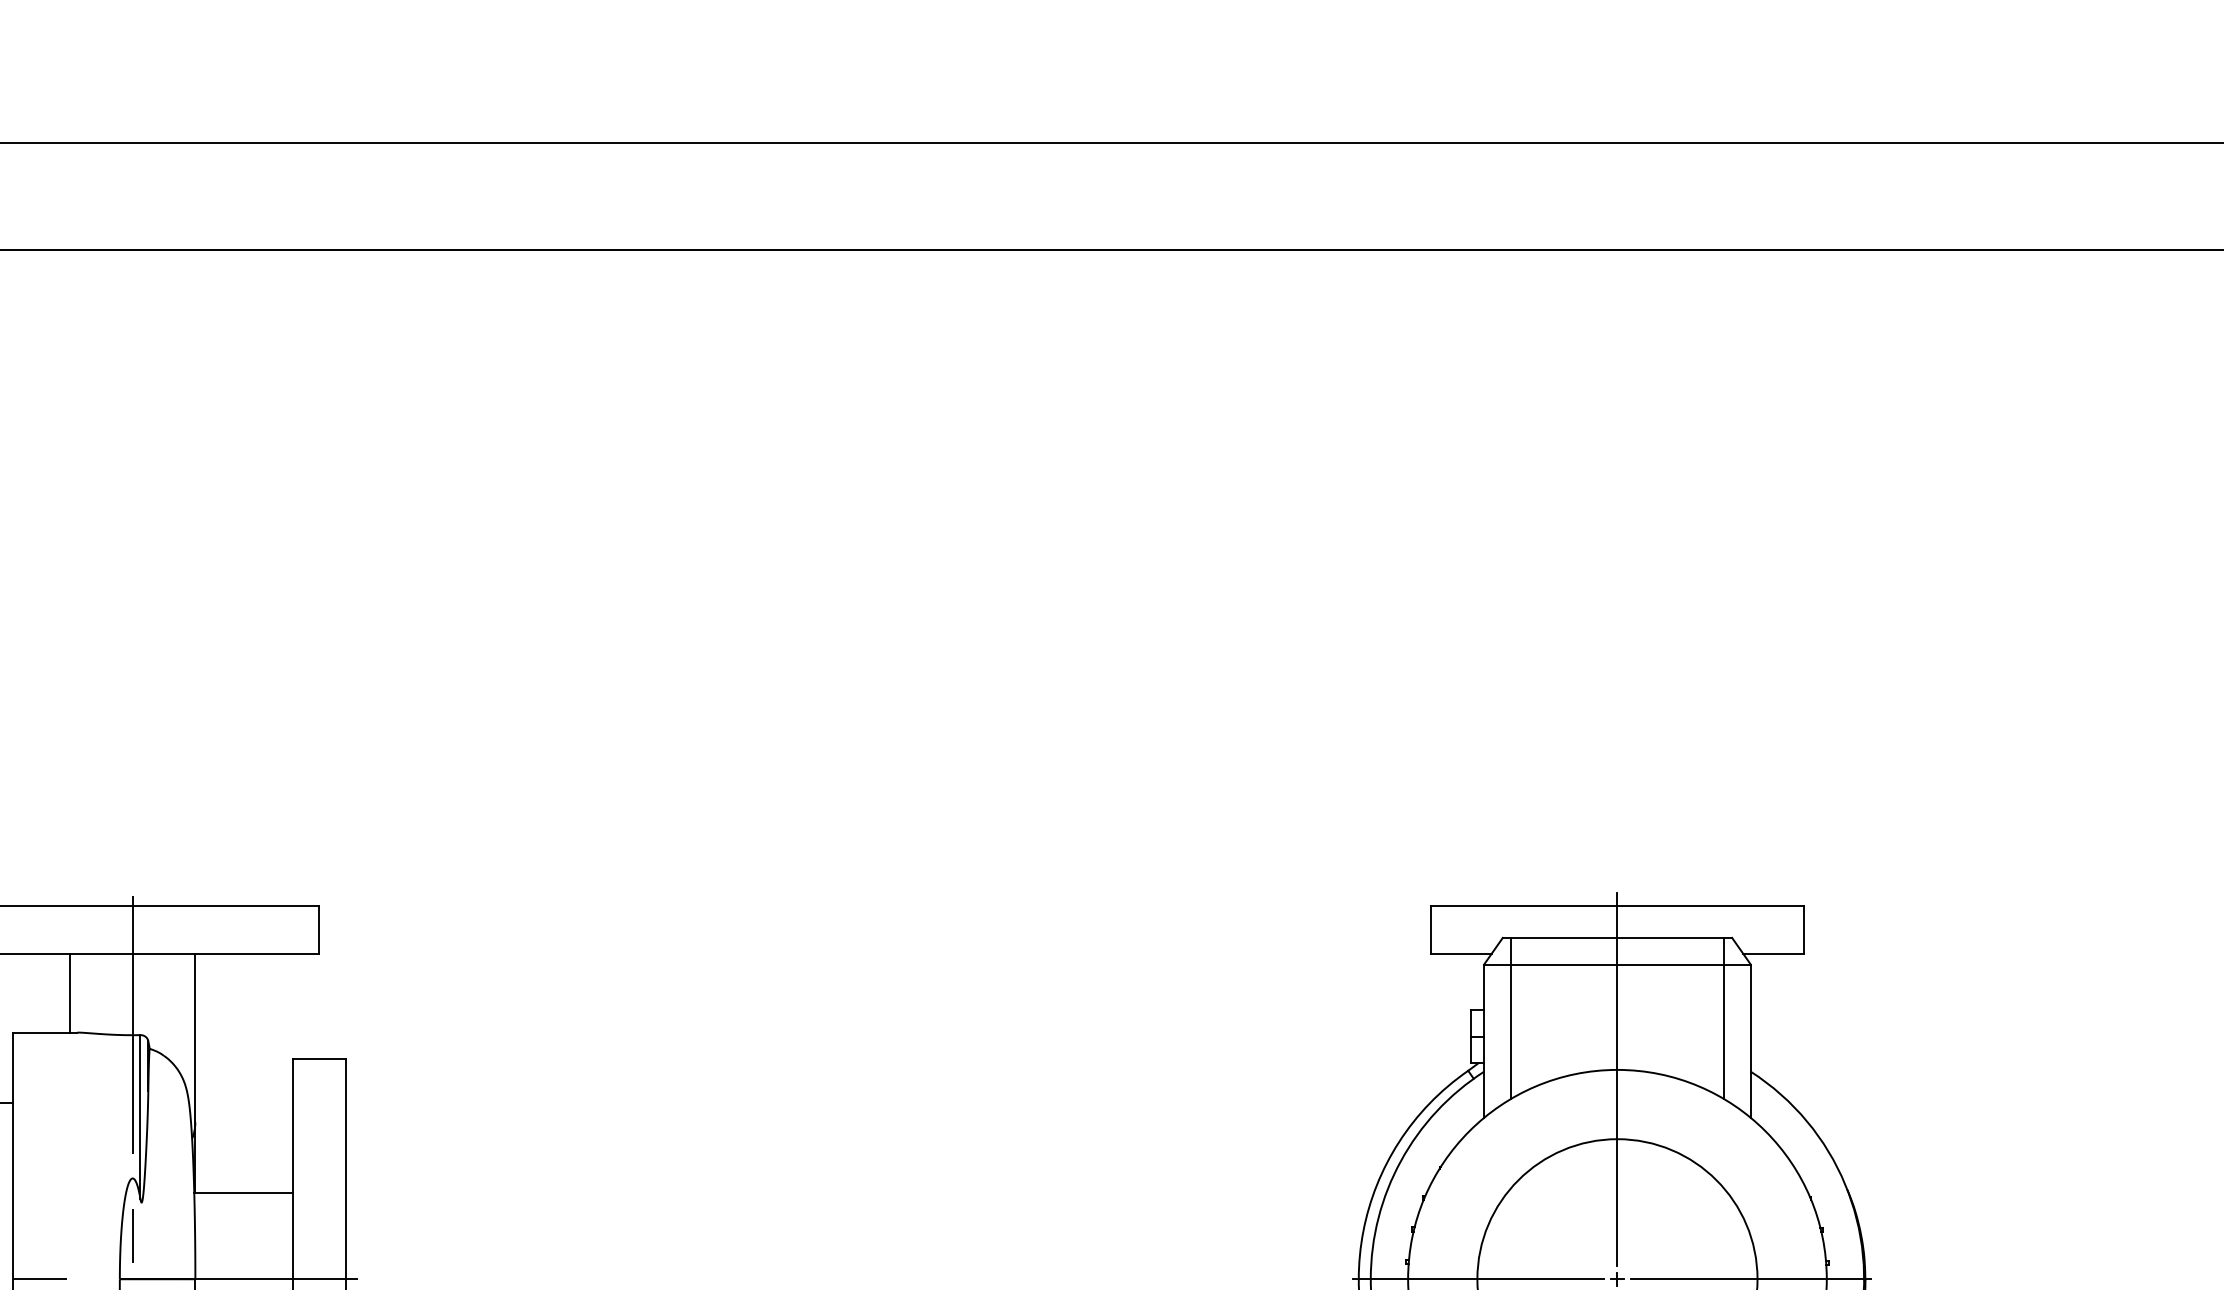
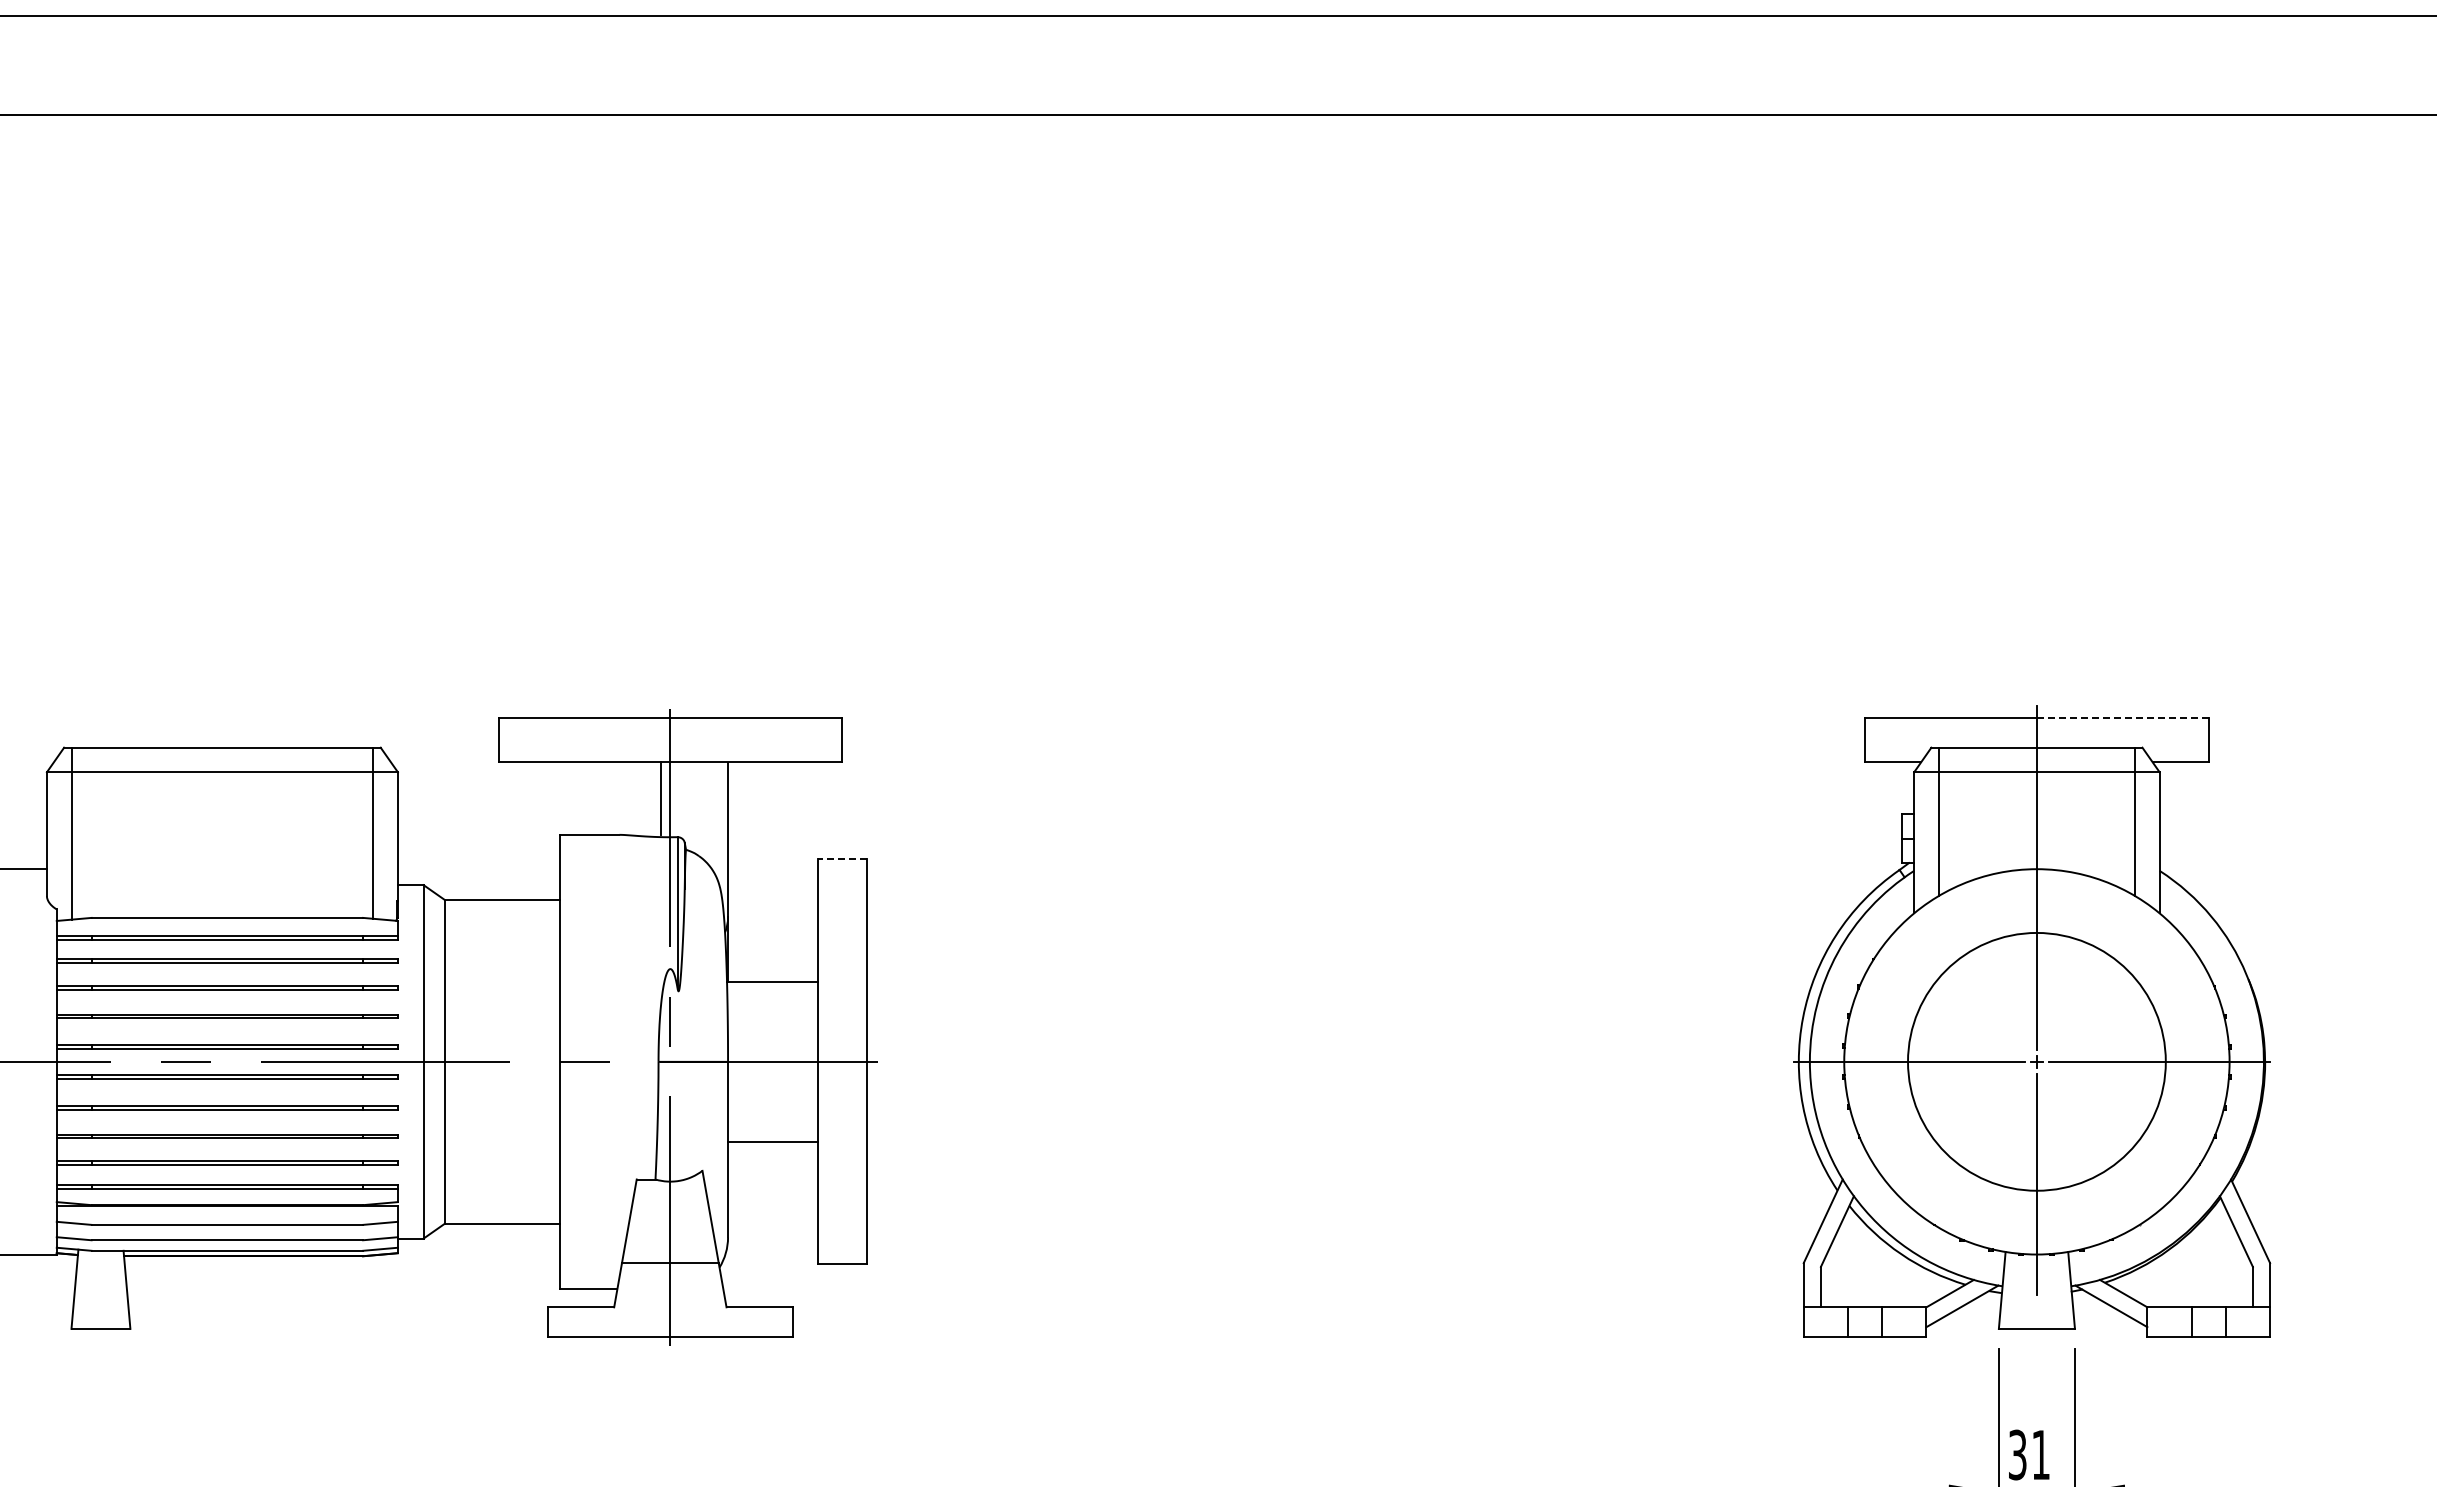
line: (1710, 906) -> (2122, 718), solid -> dashed
line: (69, 993) -> (660, 798), moved
line: (319, 1059) -> (842, 859), solid -> dashed

